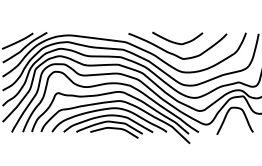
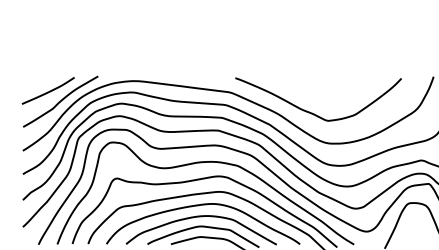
curve: (177, 42) -> (318, 93), removed

